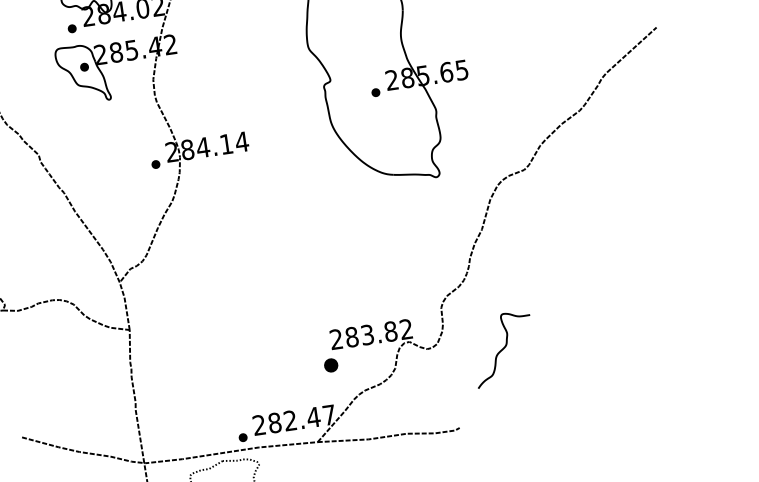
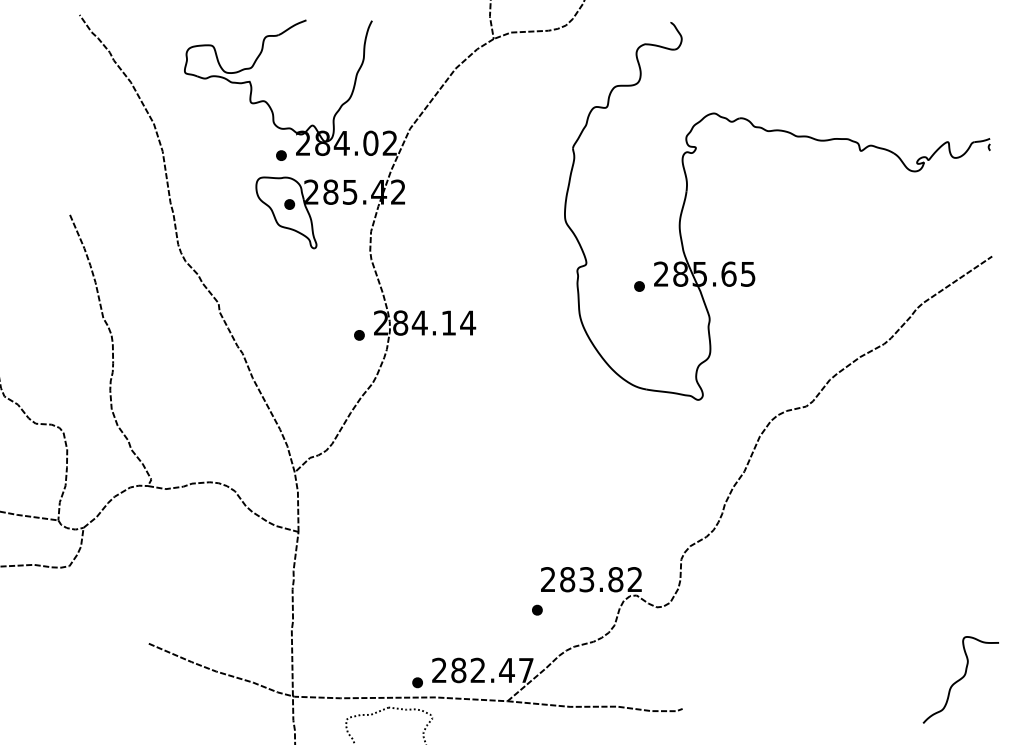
curve: (503, 348) -> (960, 679), moved
part: (331, 364) -> (537, 609), size x0.62

